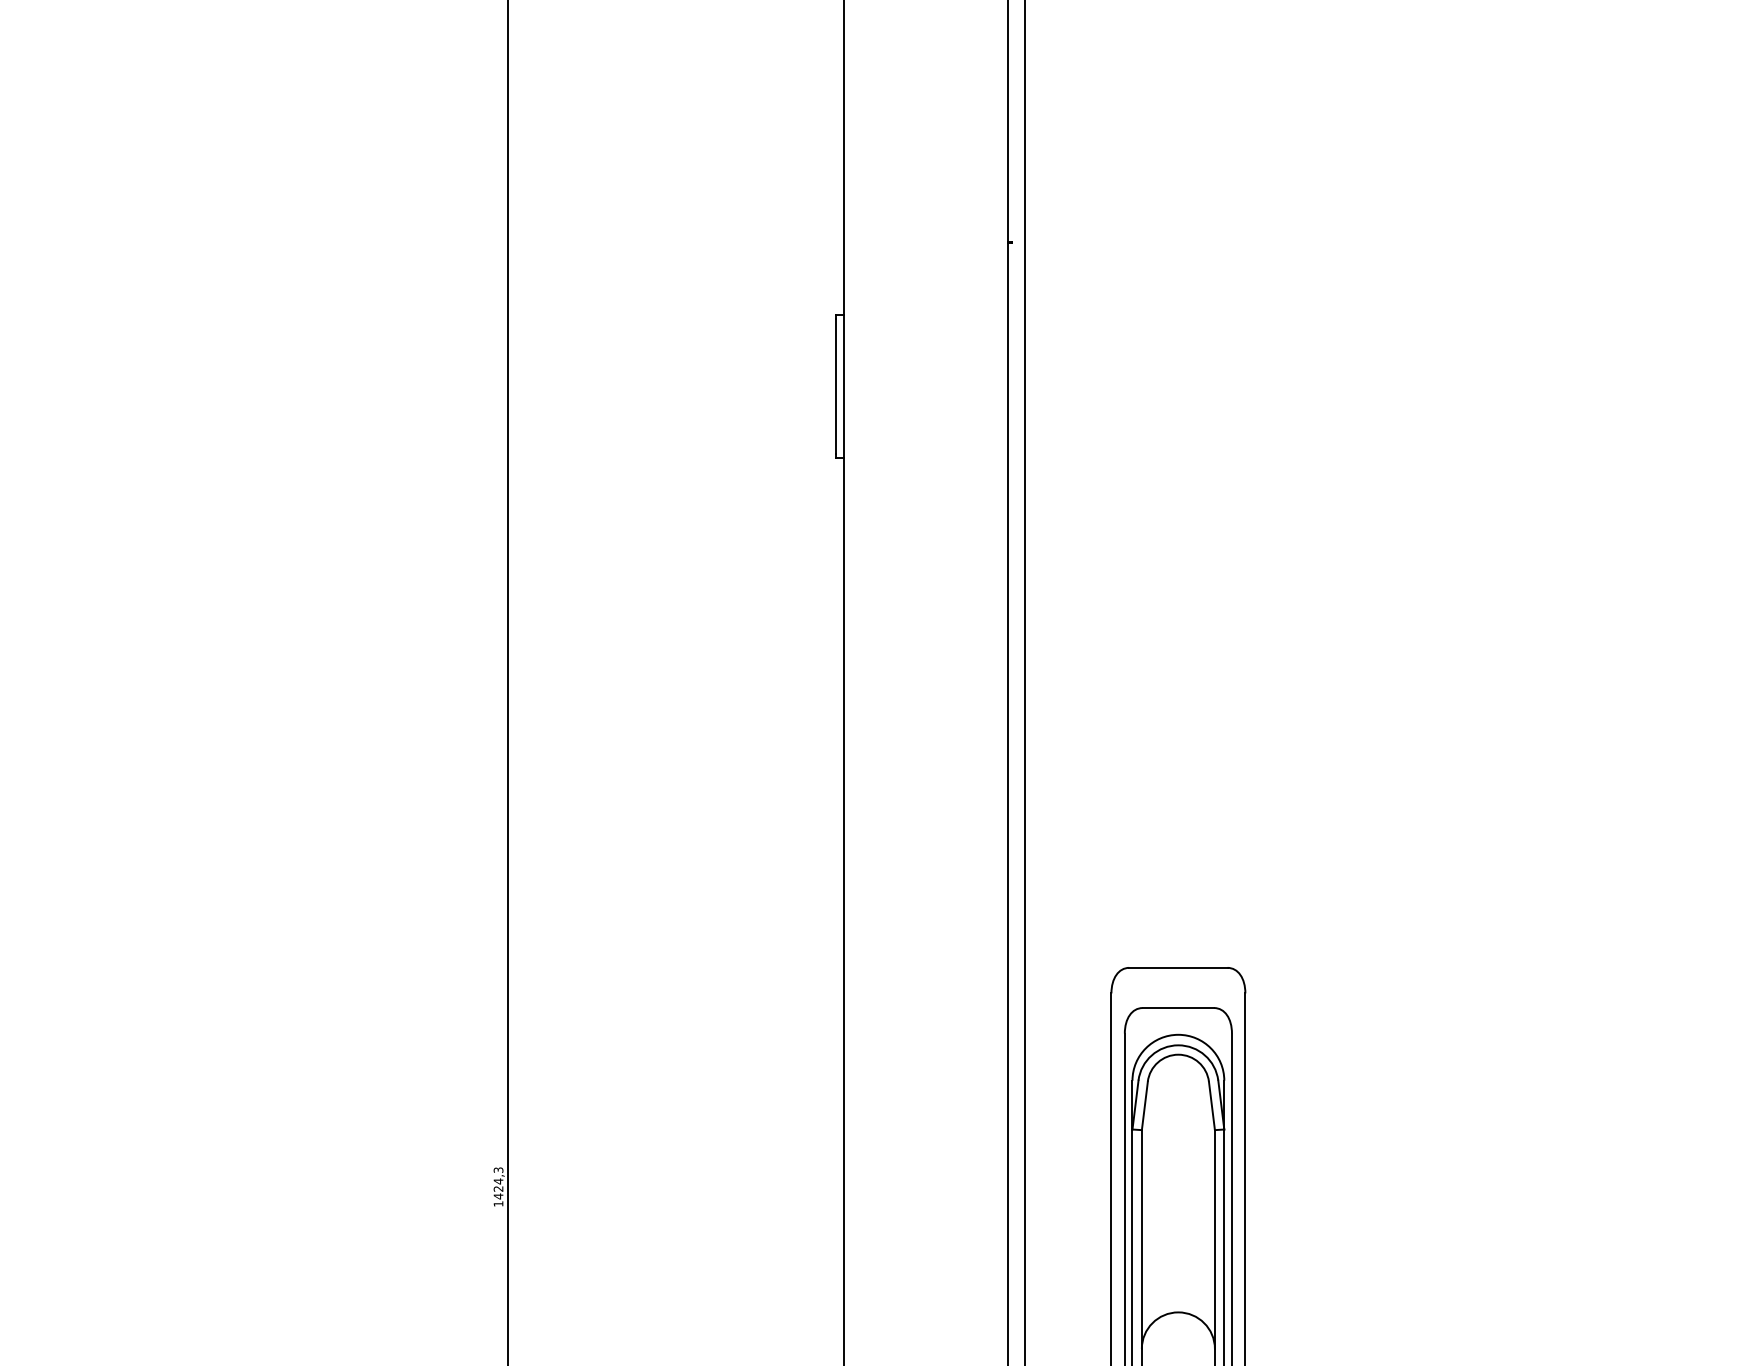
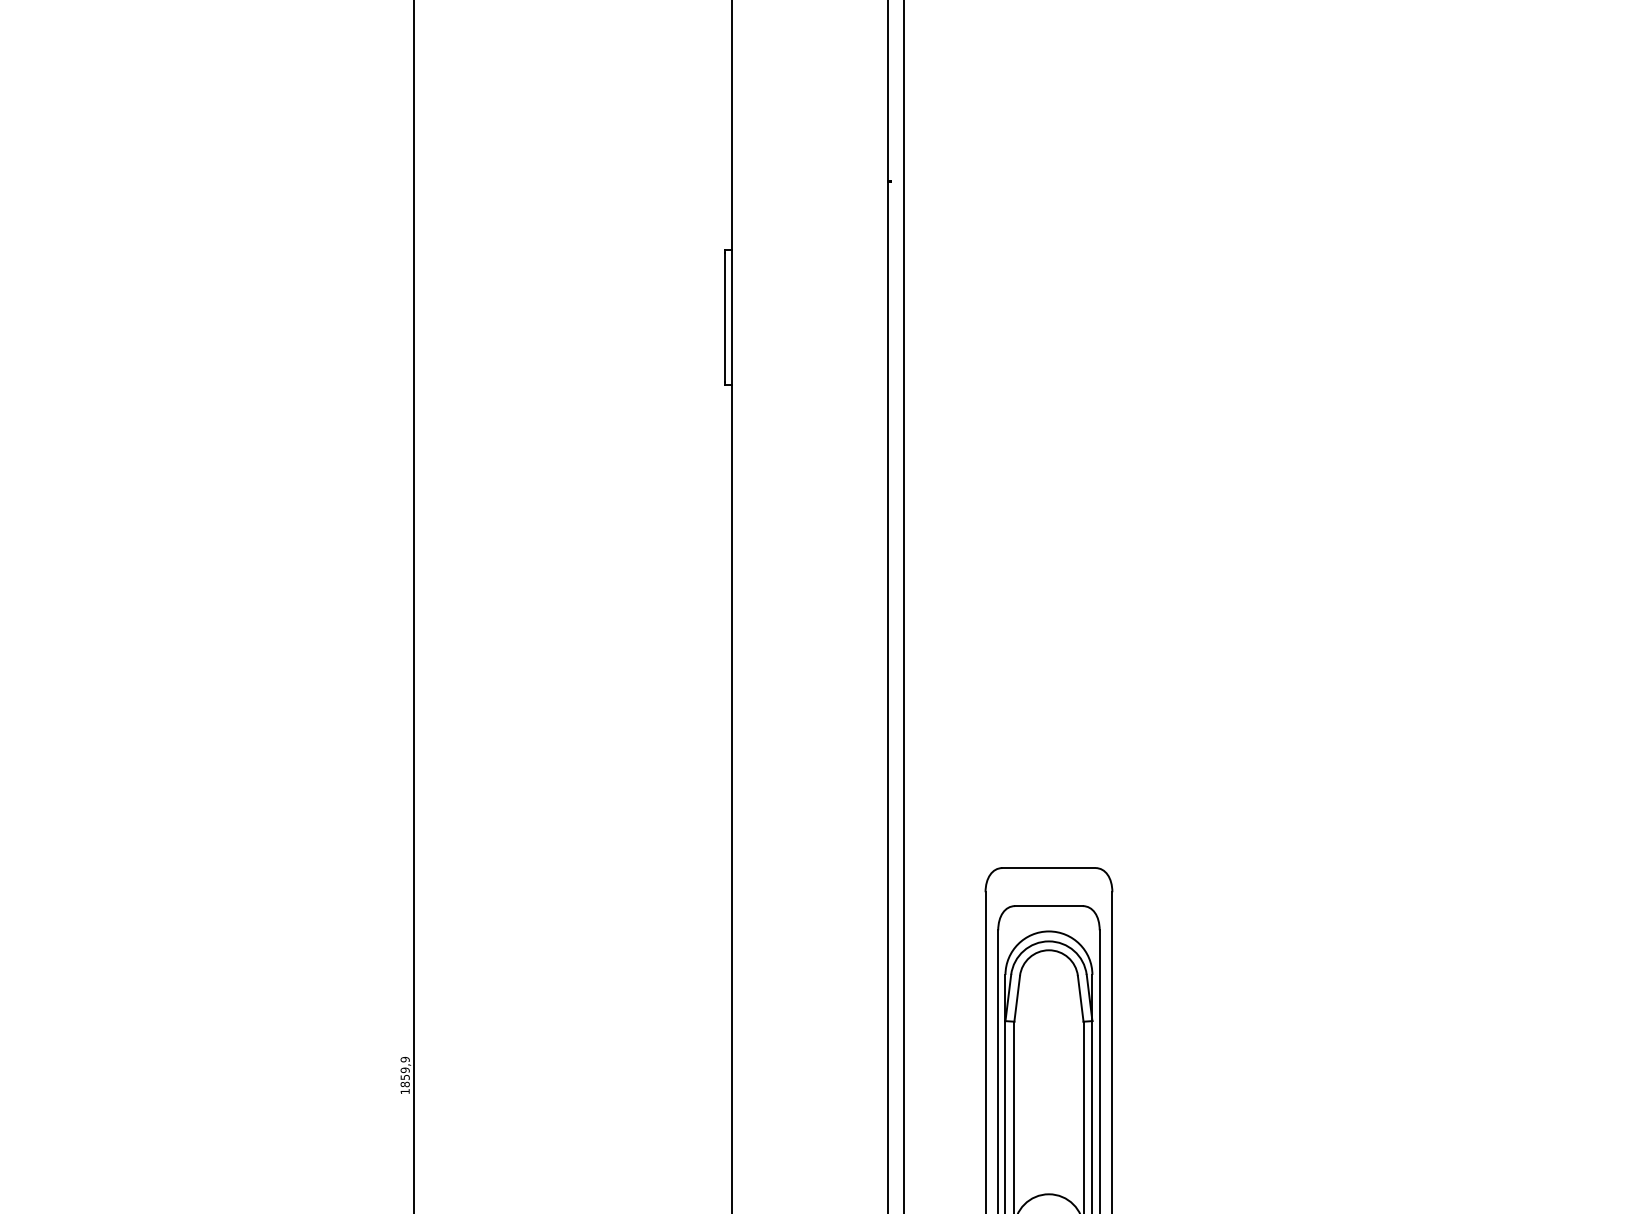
text: (498, 1183) -> (405, 1072), 1424,3 -> 1859,9

